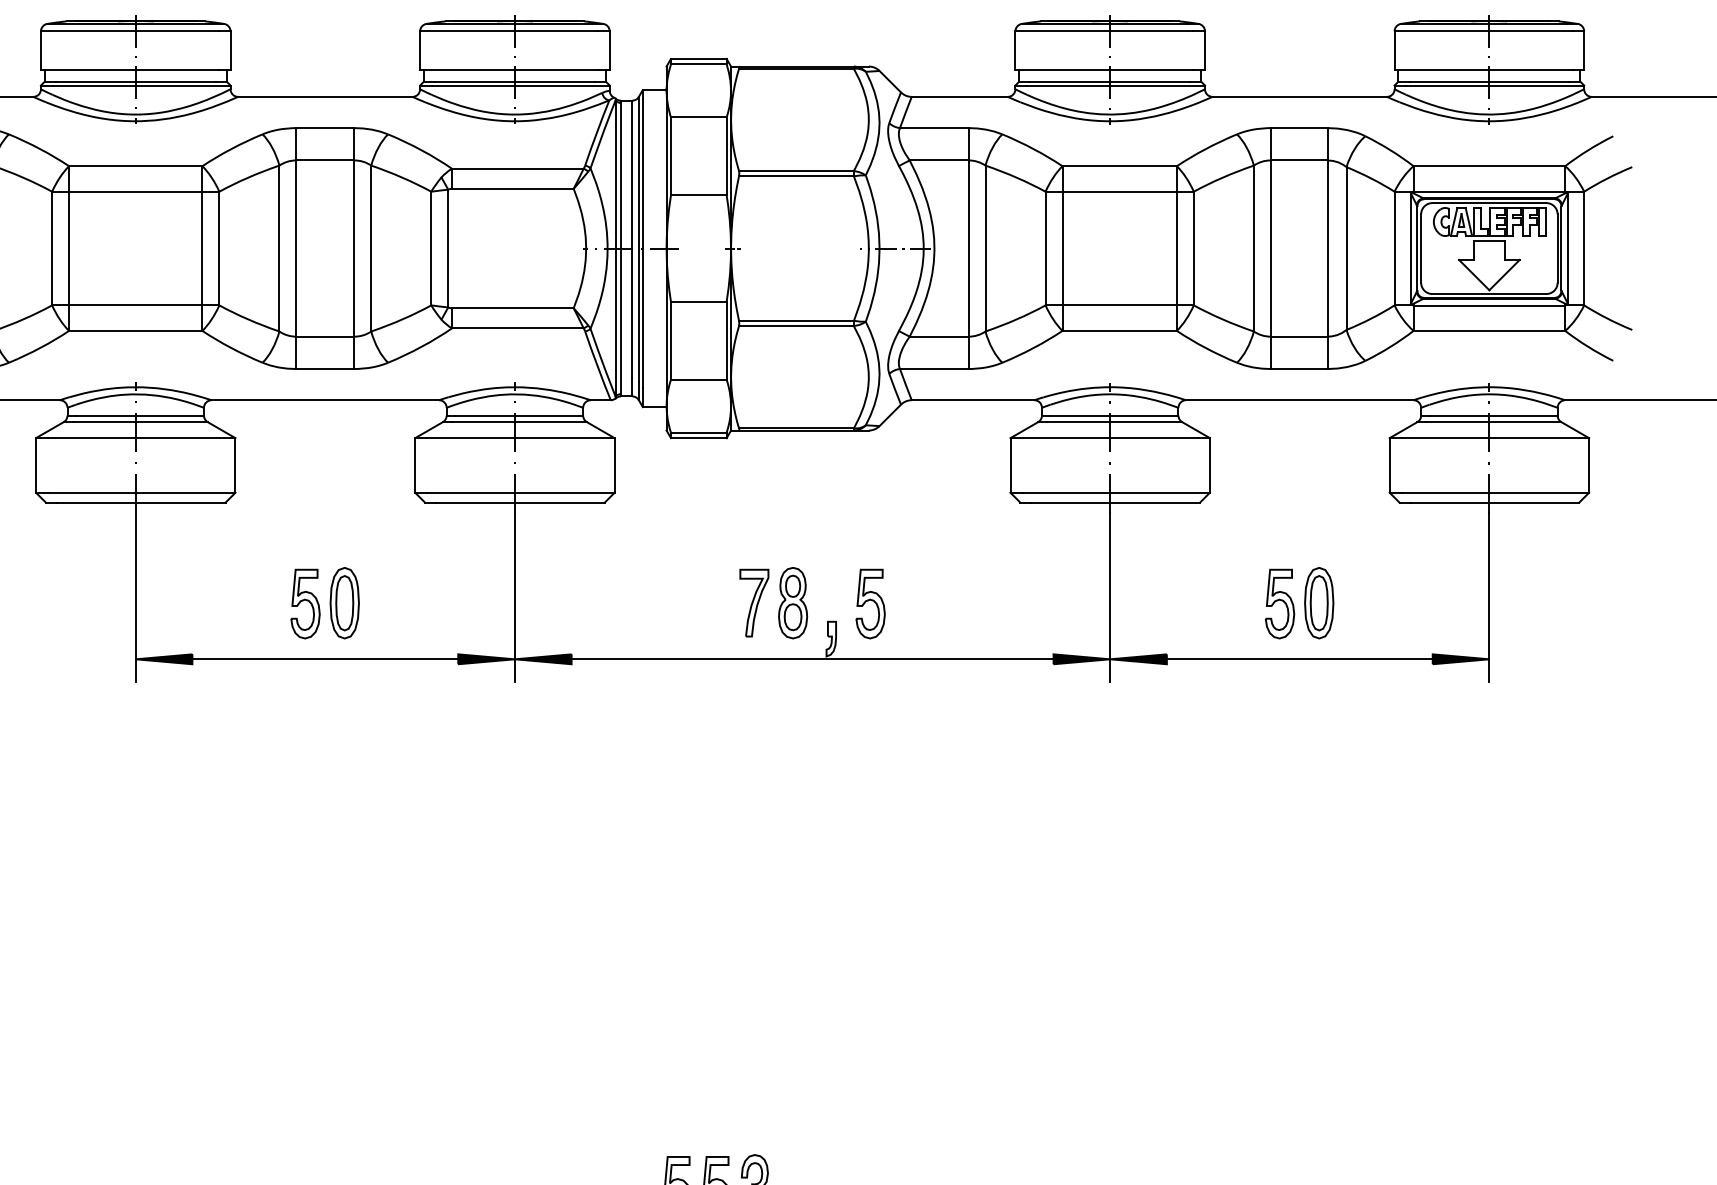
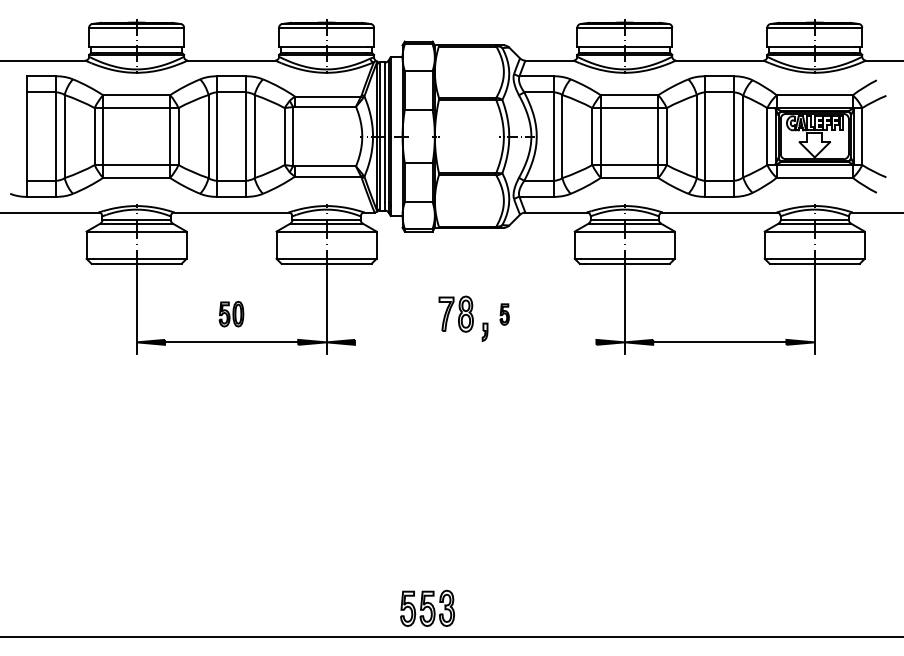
part: (325, 601) -> (231, 313), size x0.7
part: (1299, 601) -> (719, 313), removed
part: (870, 603) -> (504, 314), size x0.6
line: (812, 659) -> (475, 342), removed

